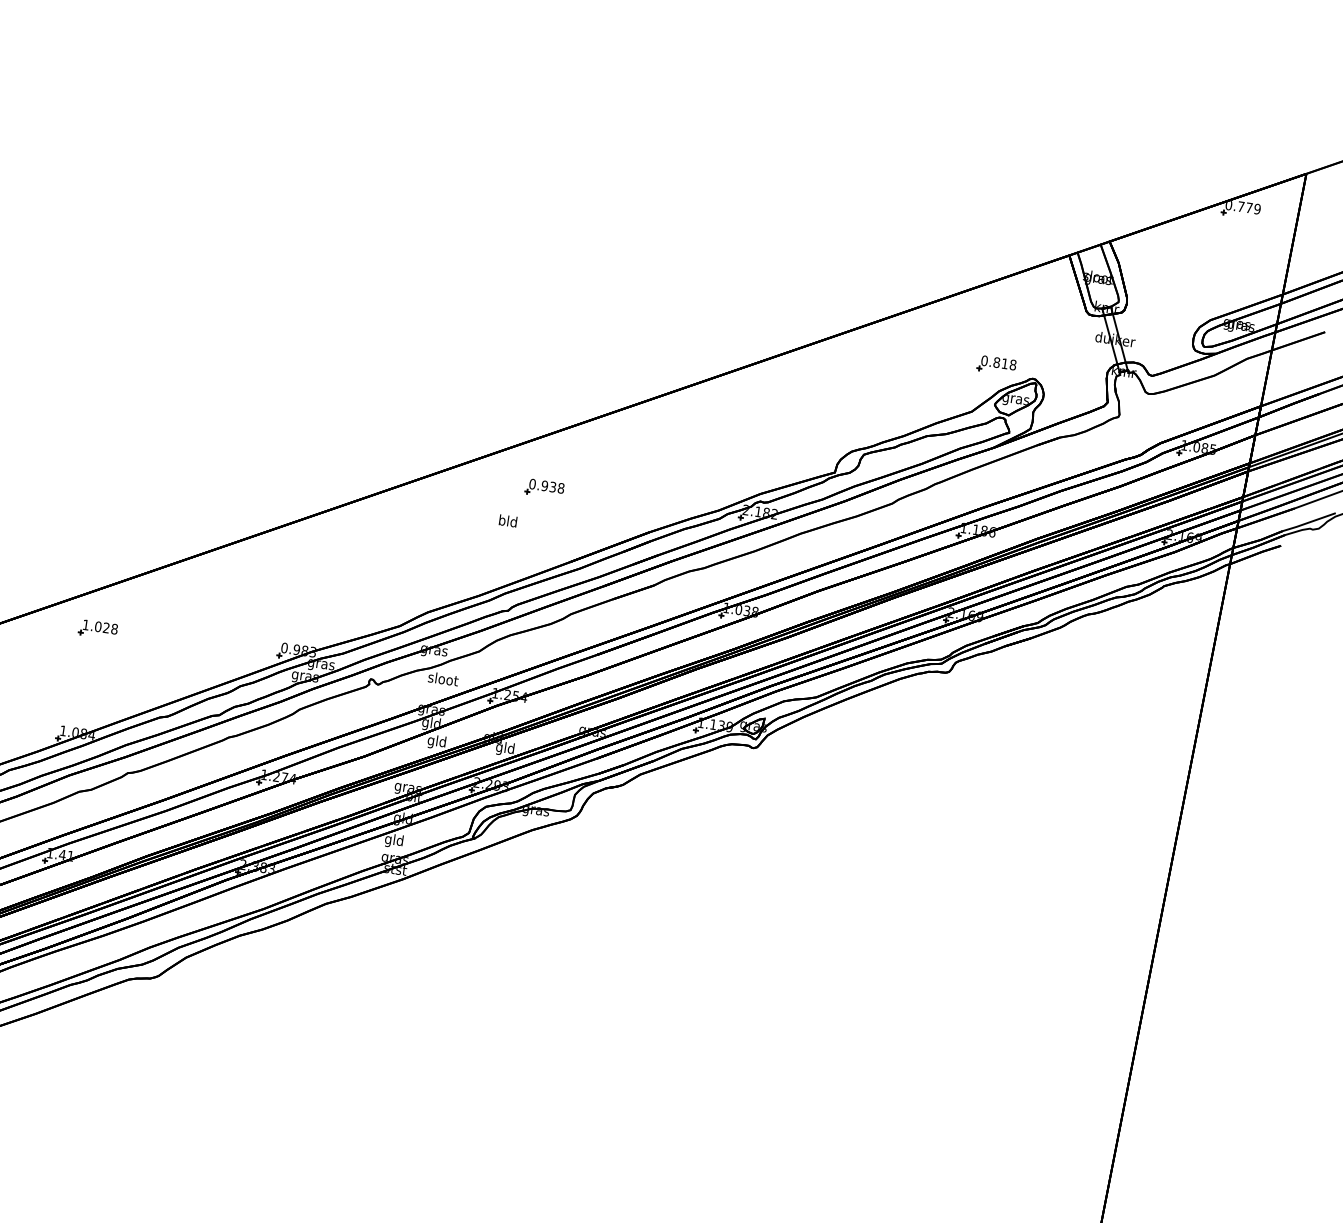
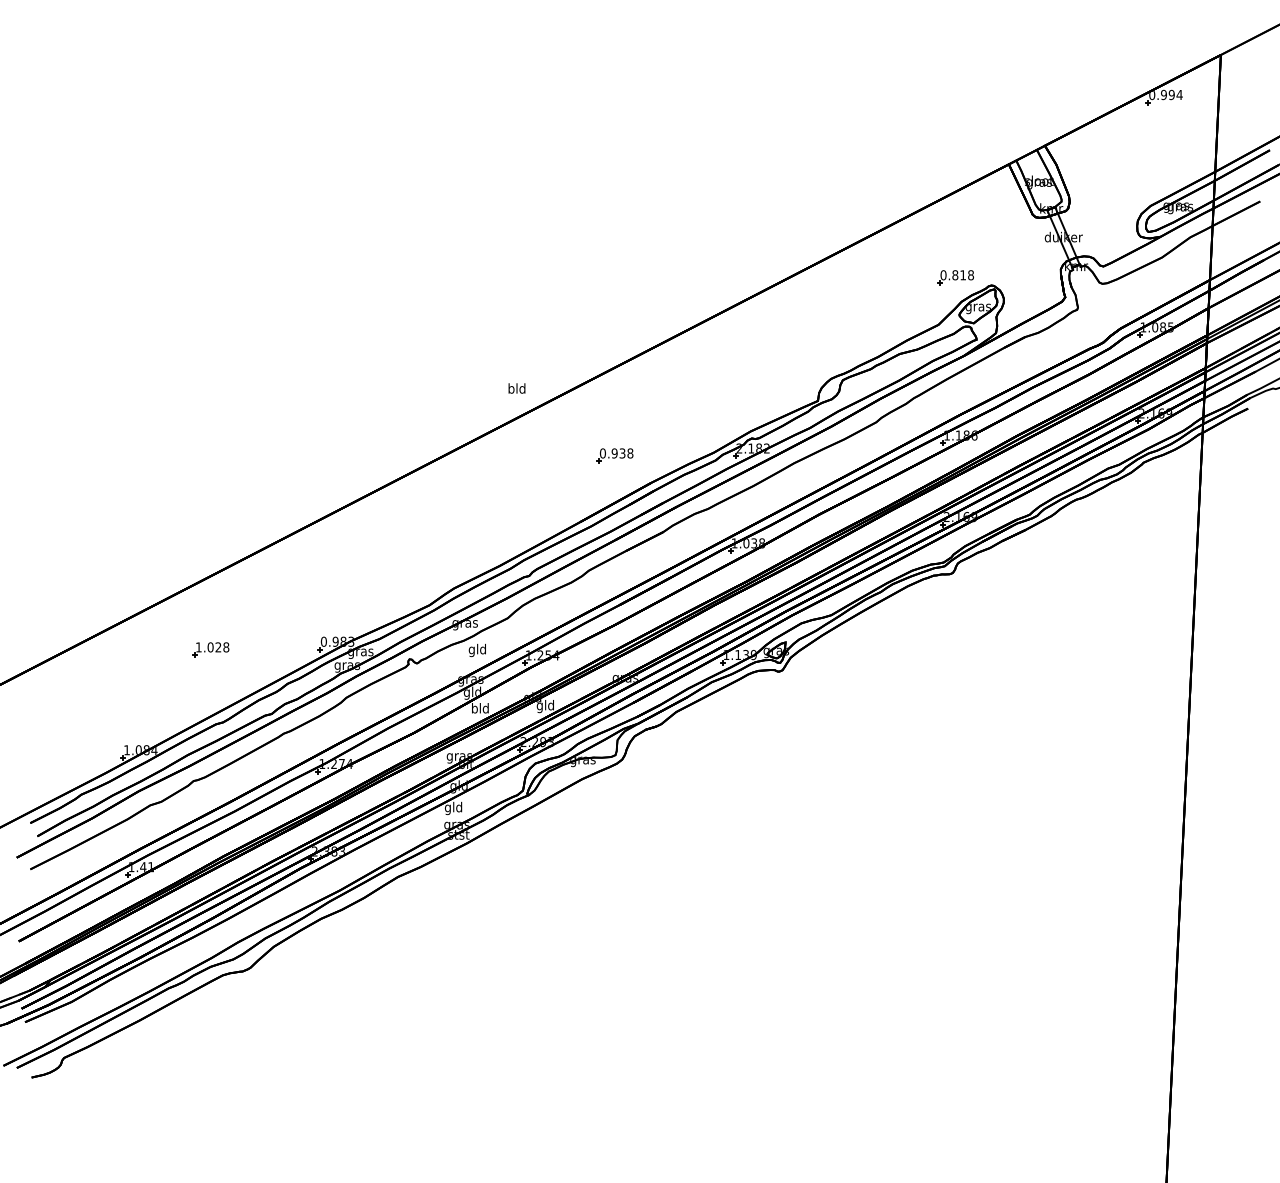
text: (1249, 207) -> (1171, 94), 0.779 -> 0.994
part: (544, 488) -> (614, 455), moved
text: (507, 520) -> (516, 388), moved
part: (97, 628) -> (210, 649), moved
text: (442, 680) -> (477, 650), sloot -> gld
text: (430, 741) -> (474, 709), gld -> bld

